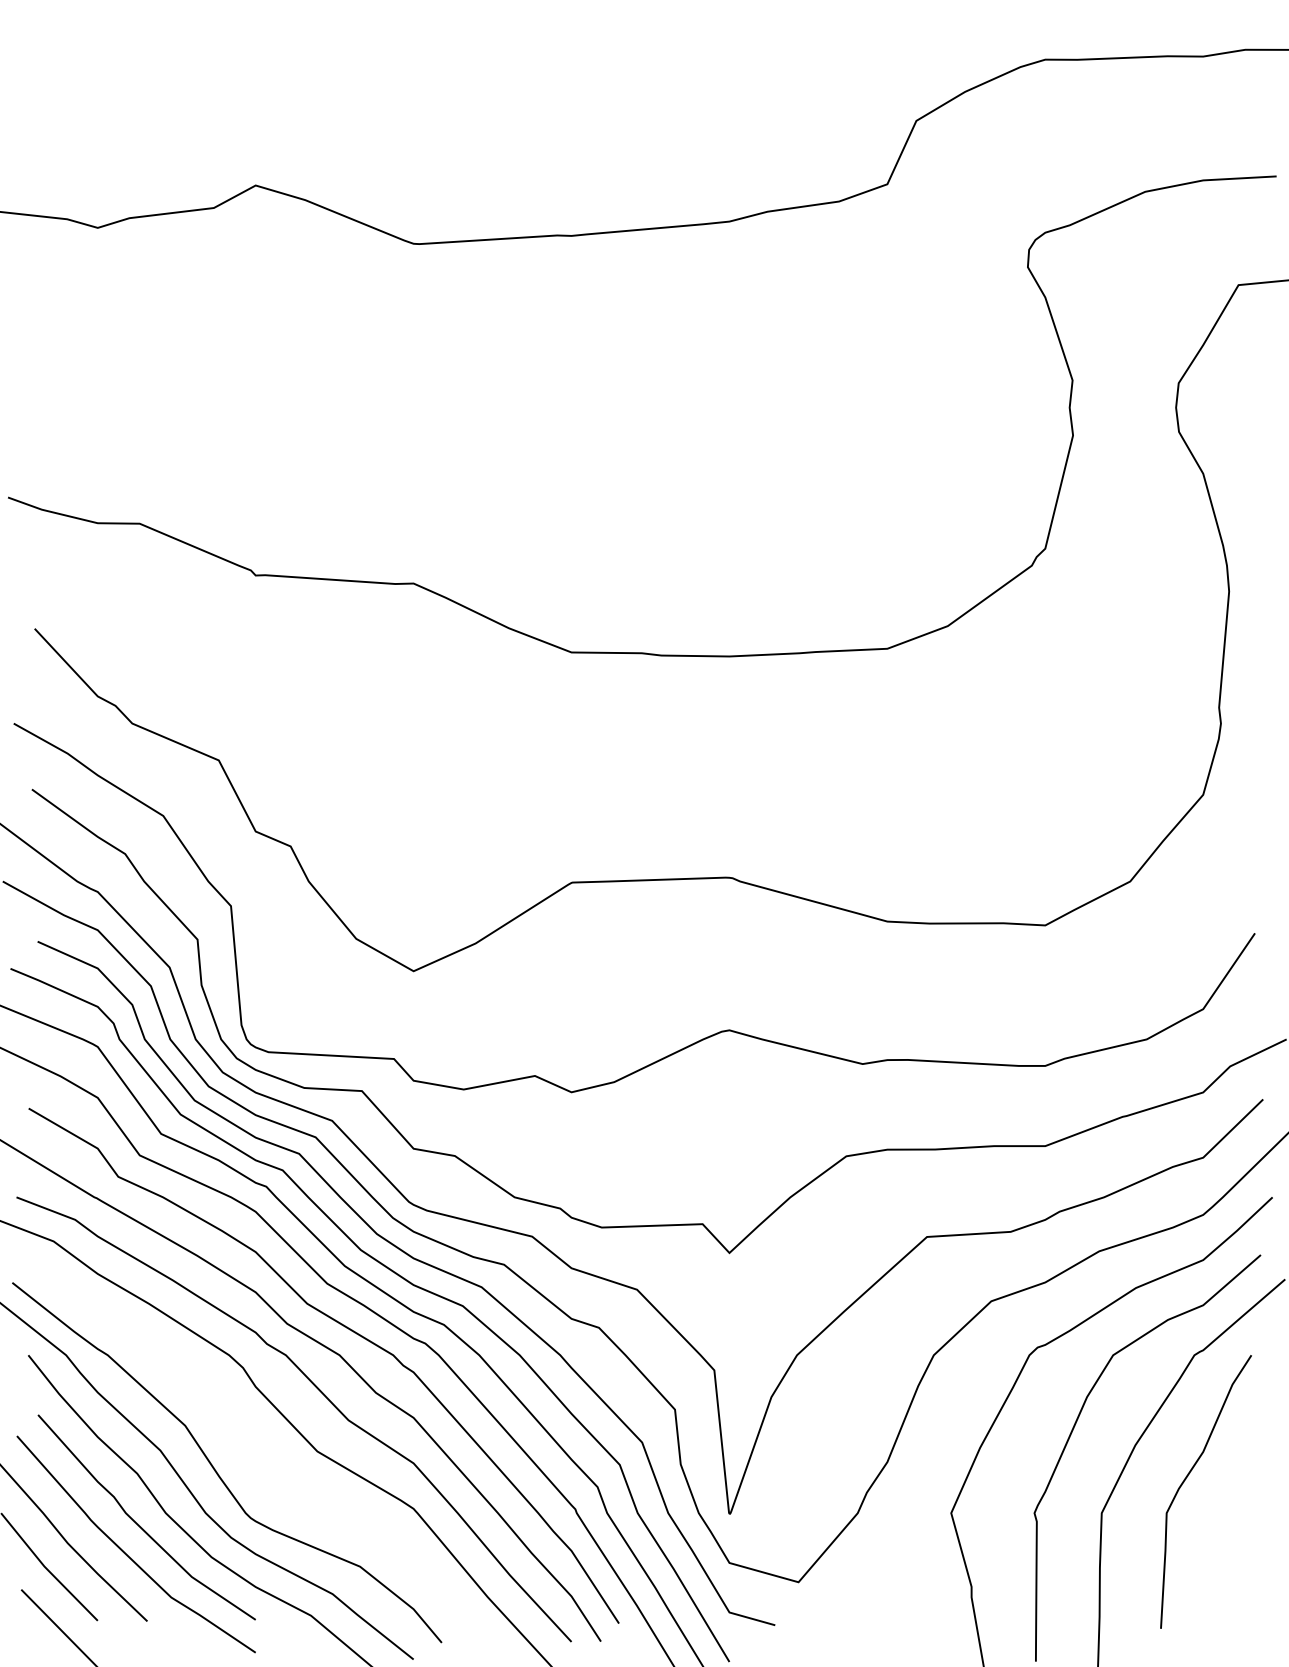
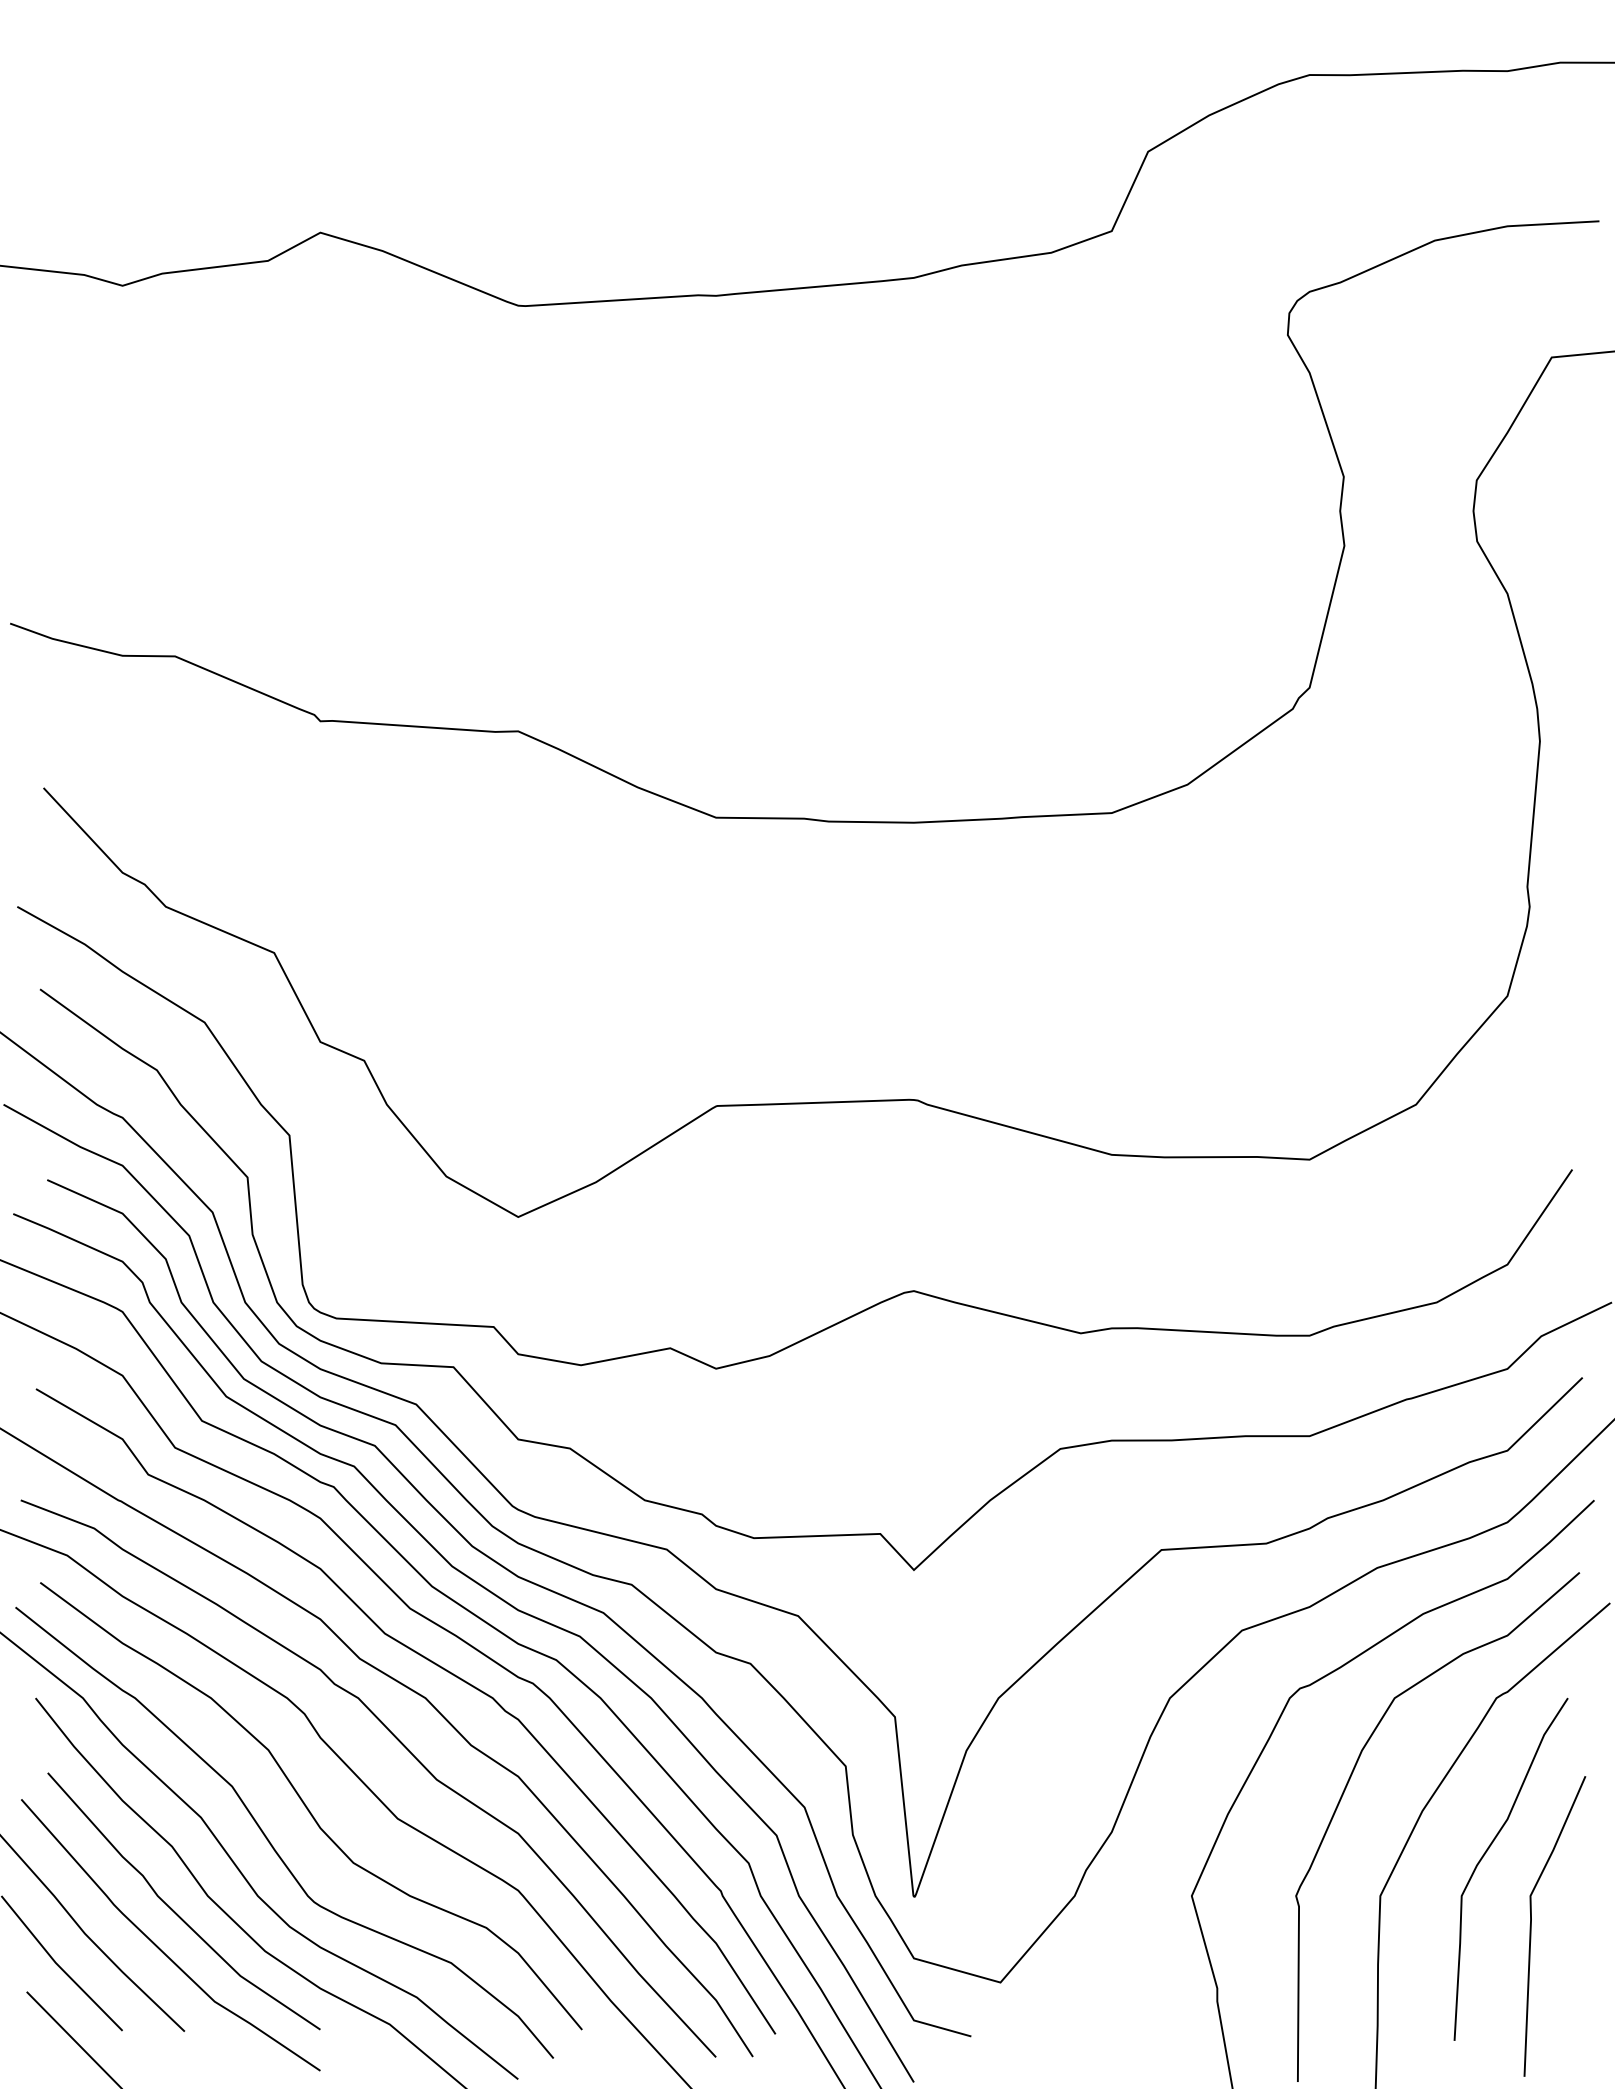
curve: (246, 1443) -> (308, 1808), added
line: (1222, 1537) -> (1531, 1926), added

